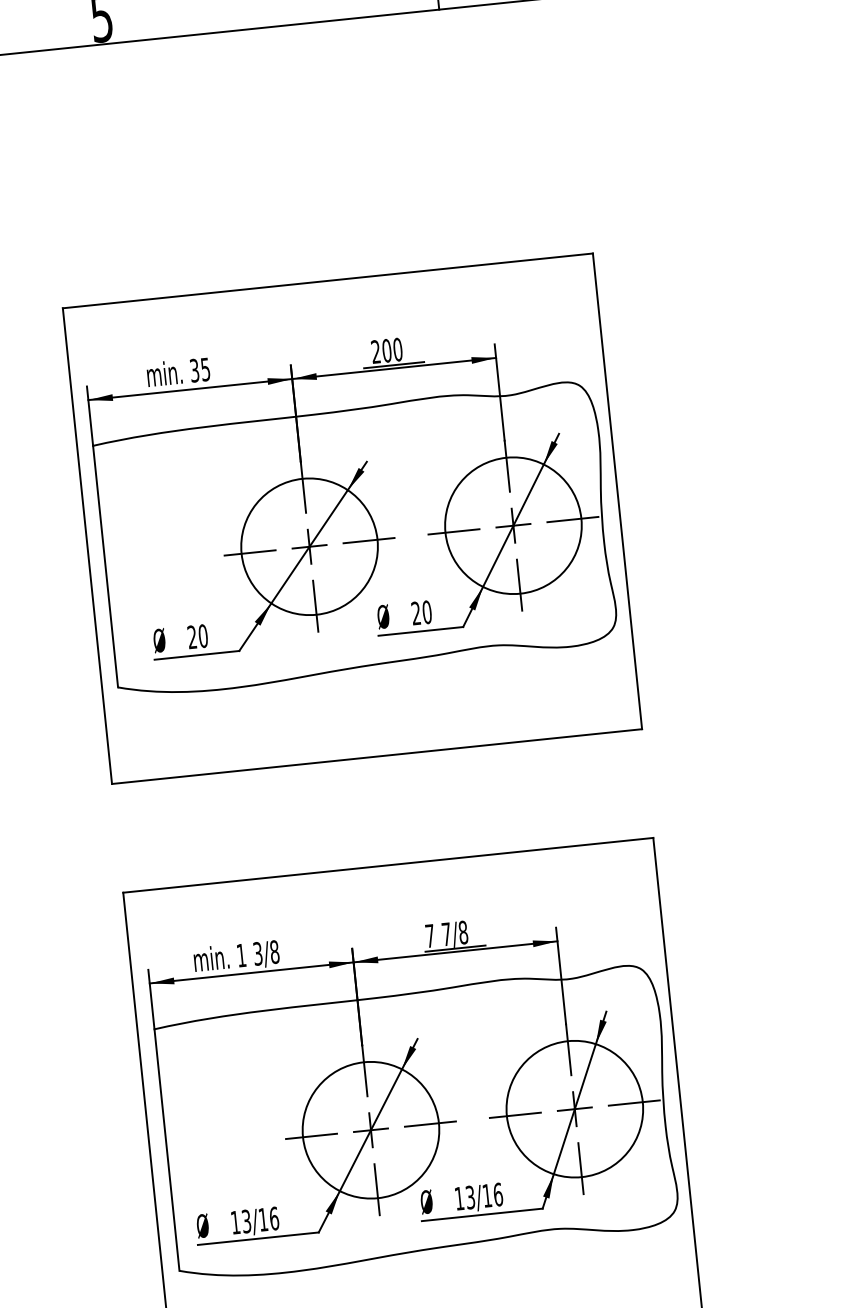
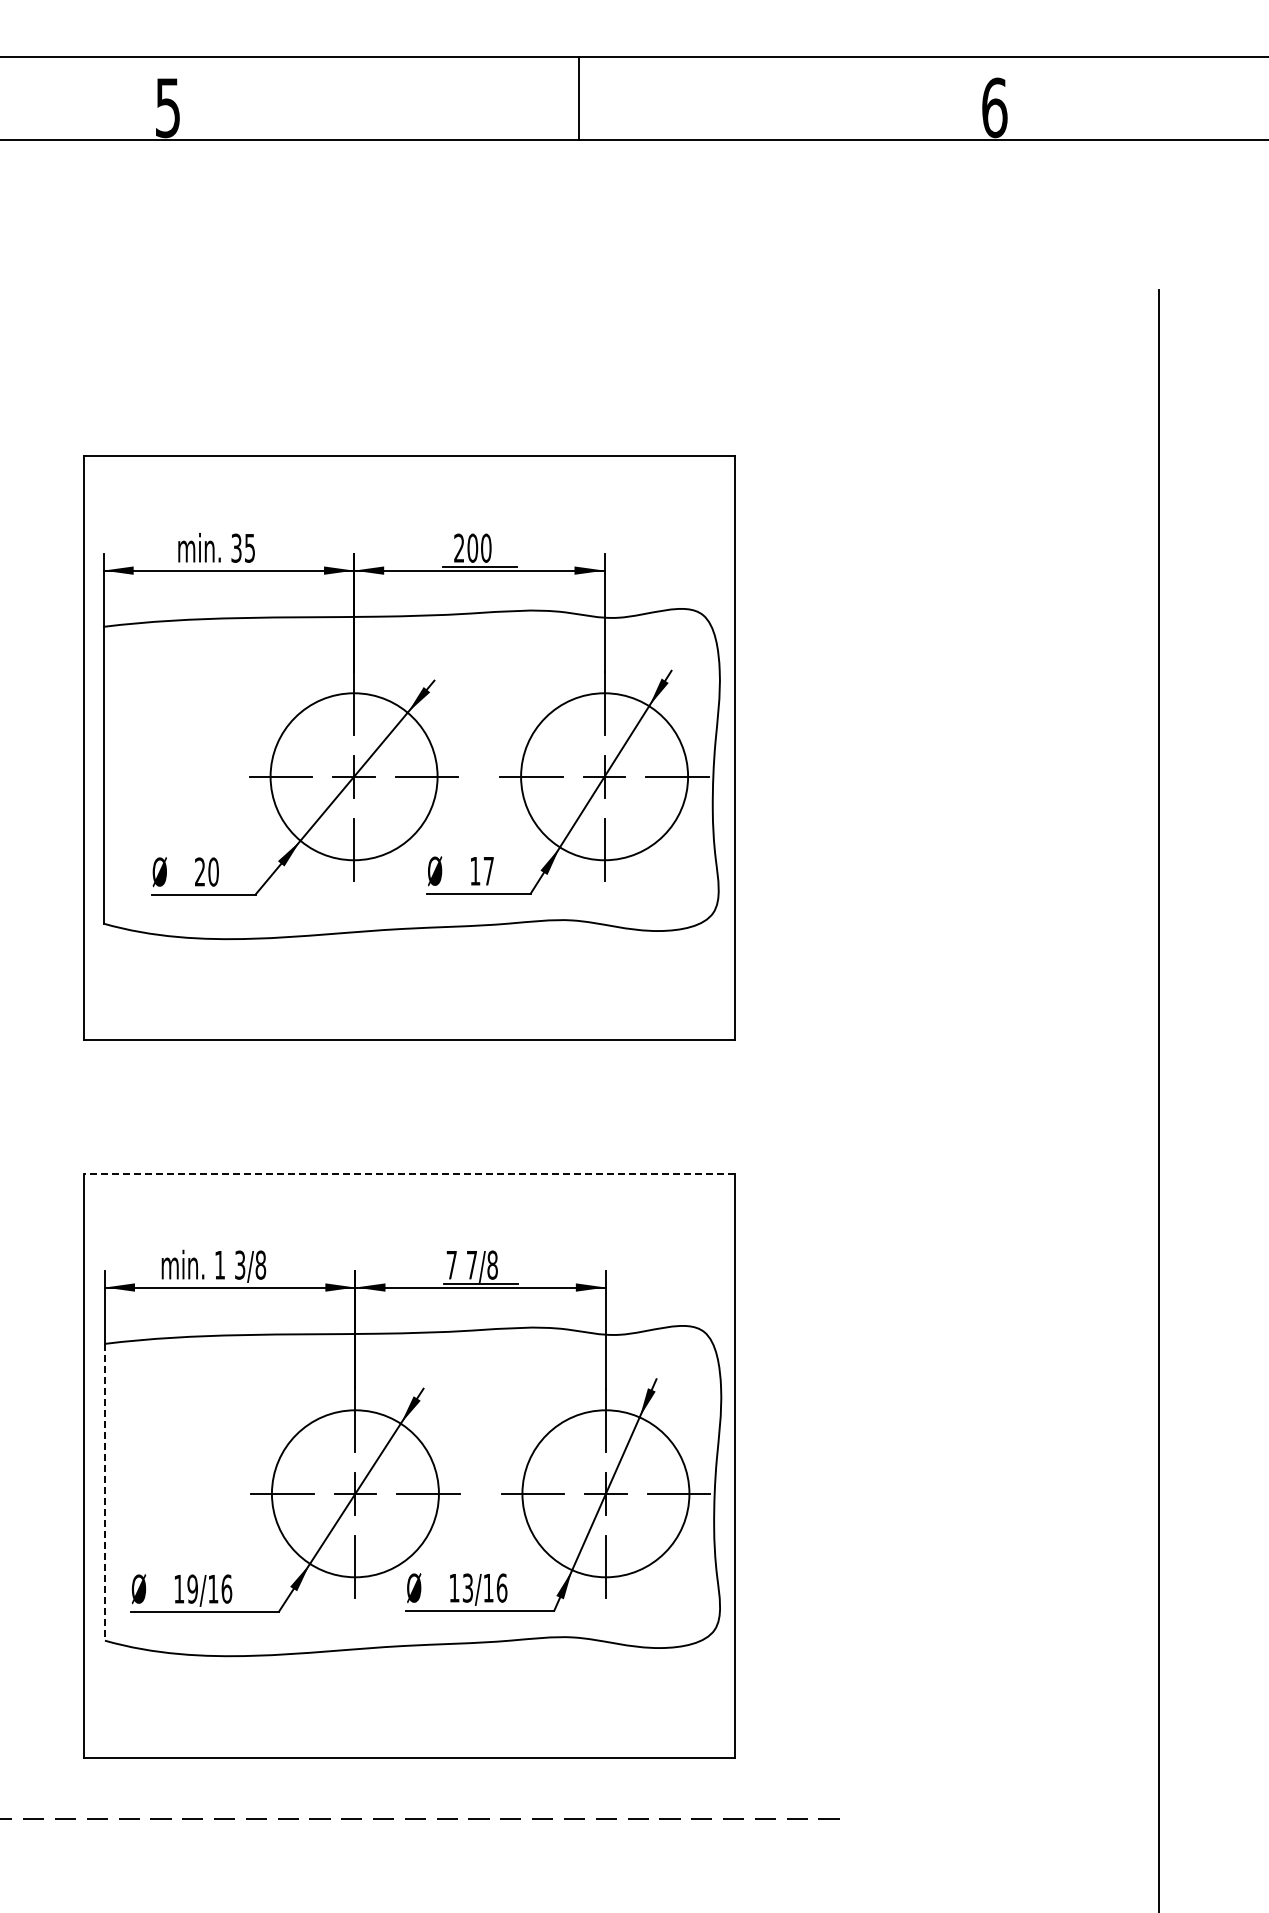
text: (421, 612) -> (482, 870), 20 -> 17
line: (388, 865) -> (409, 1173), solid -> dashed
line: (166, 1150) -> (104, 1492), solid -> dashed
text: (246, 1221) -> (192, 1588), 13/16 -> 19/16

